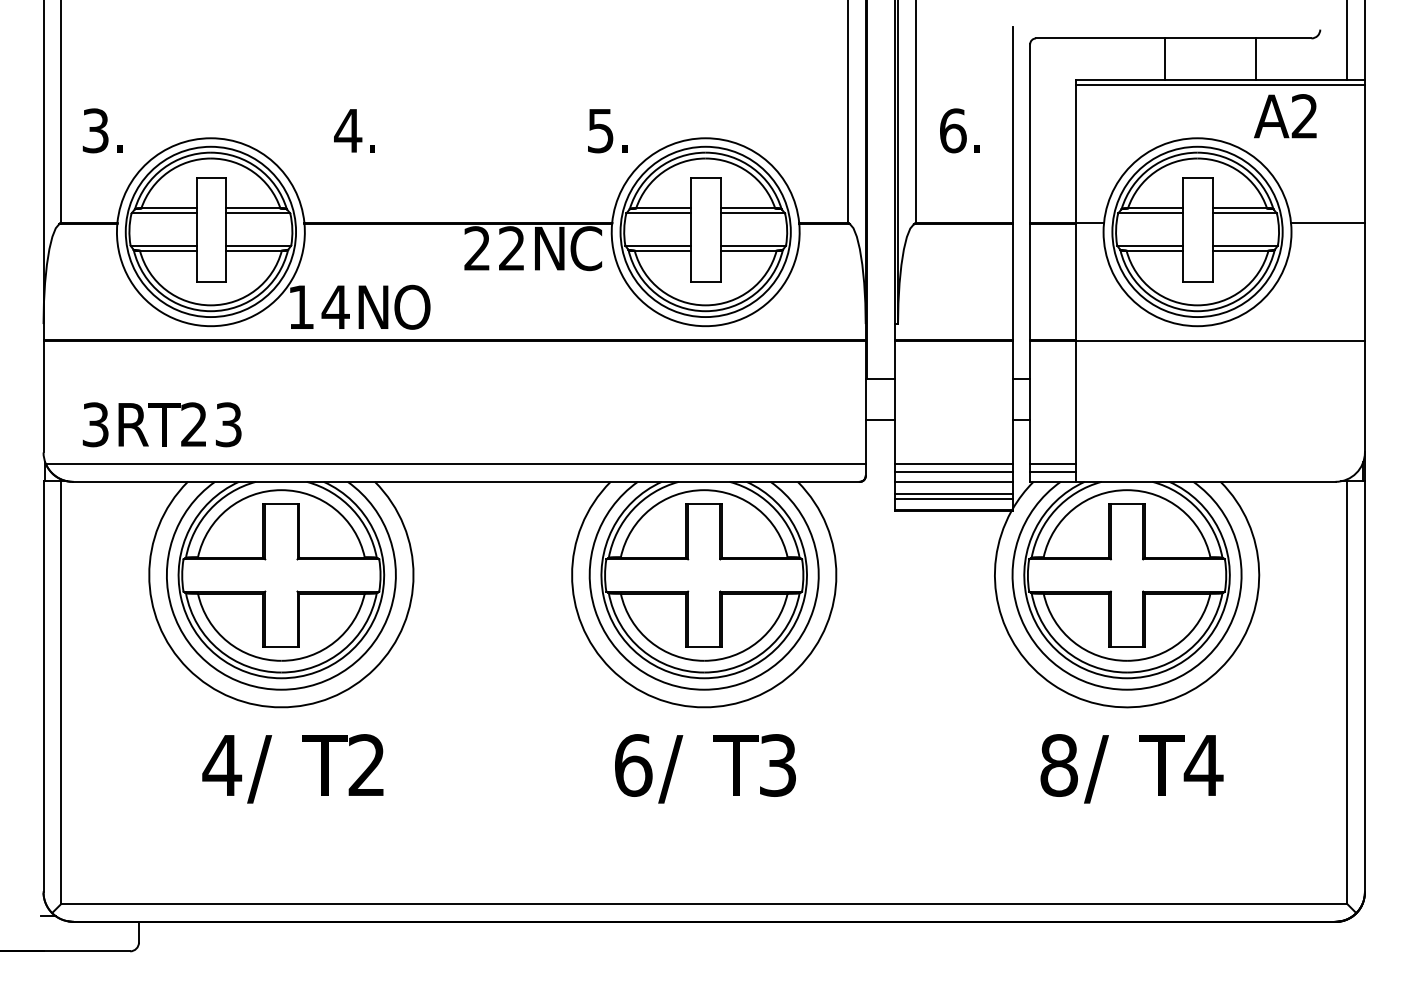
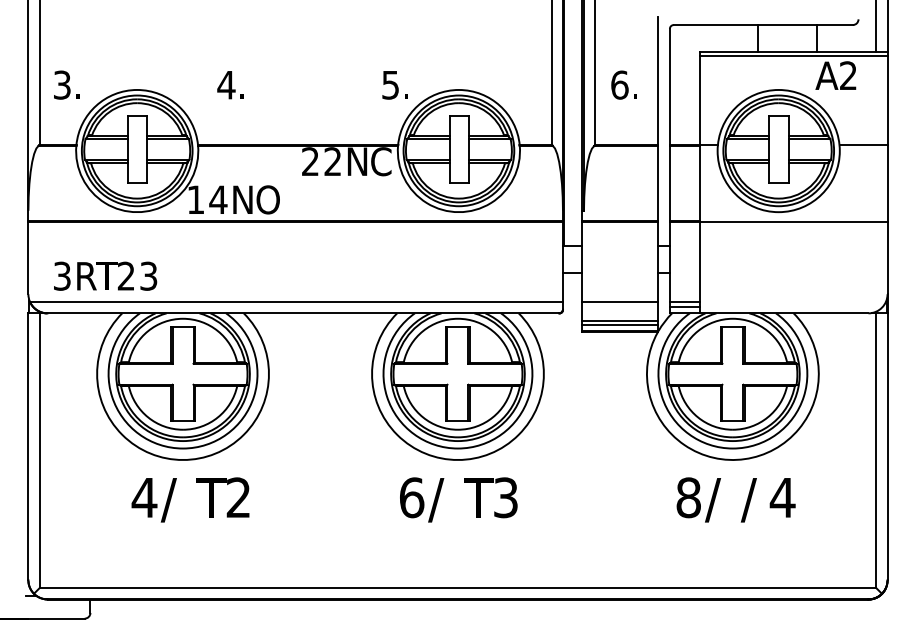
line: (954, 471) -> (620, 306), removed
line: (954, 482) -> (620, 313), removed
text: (1161, 769) -> (755, 500), T -> /

